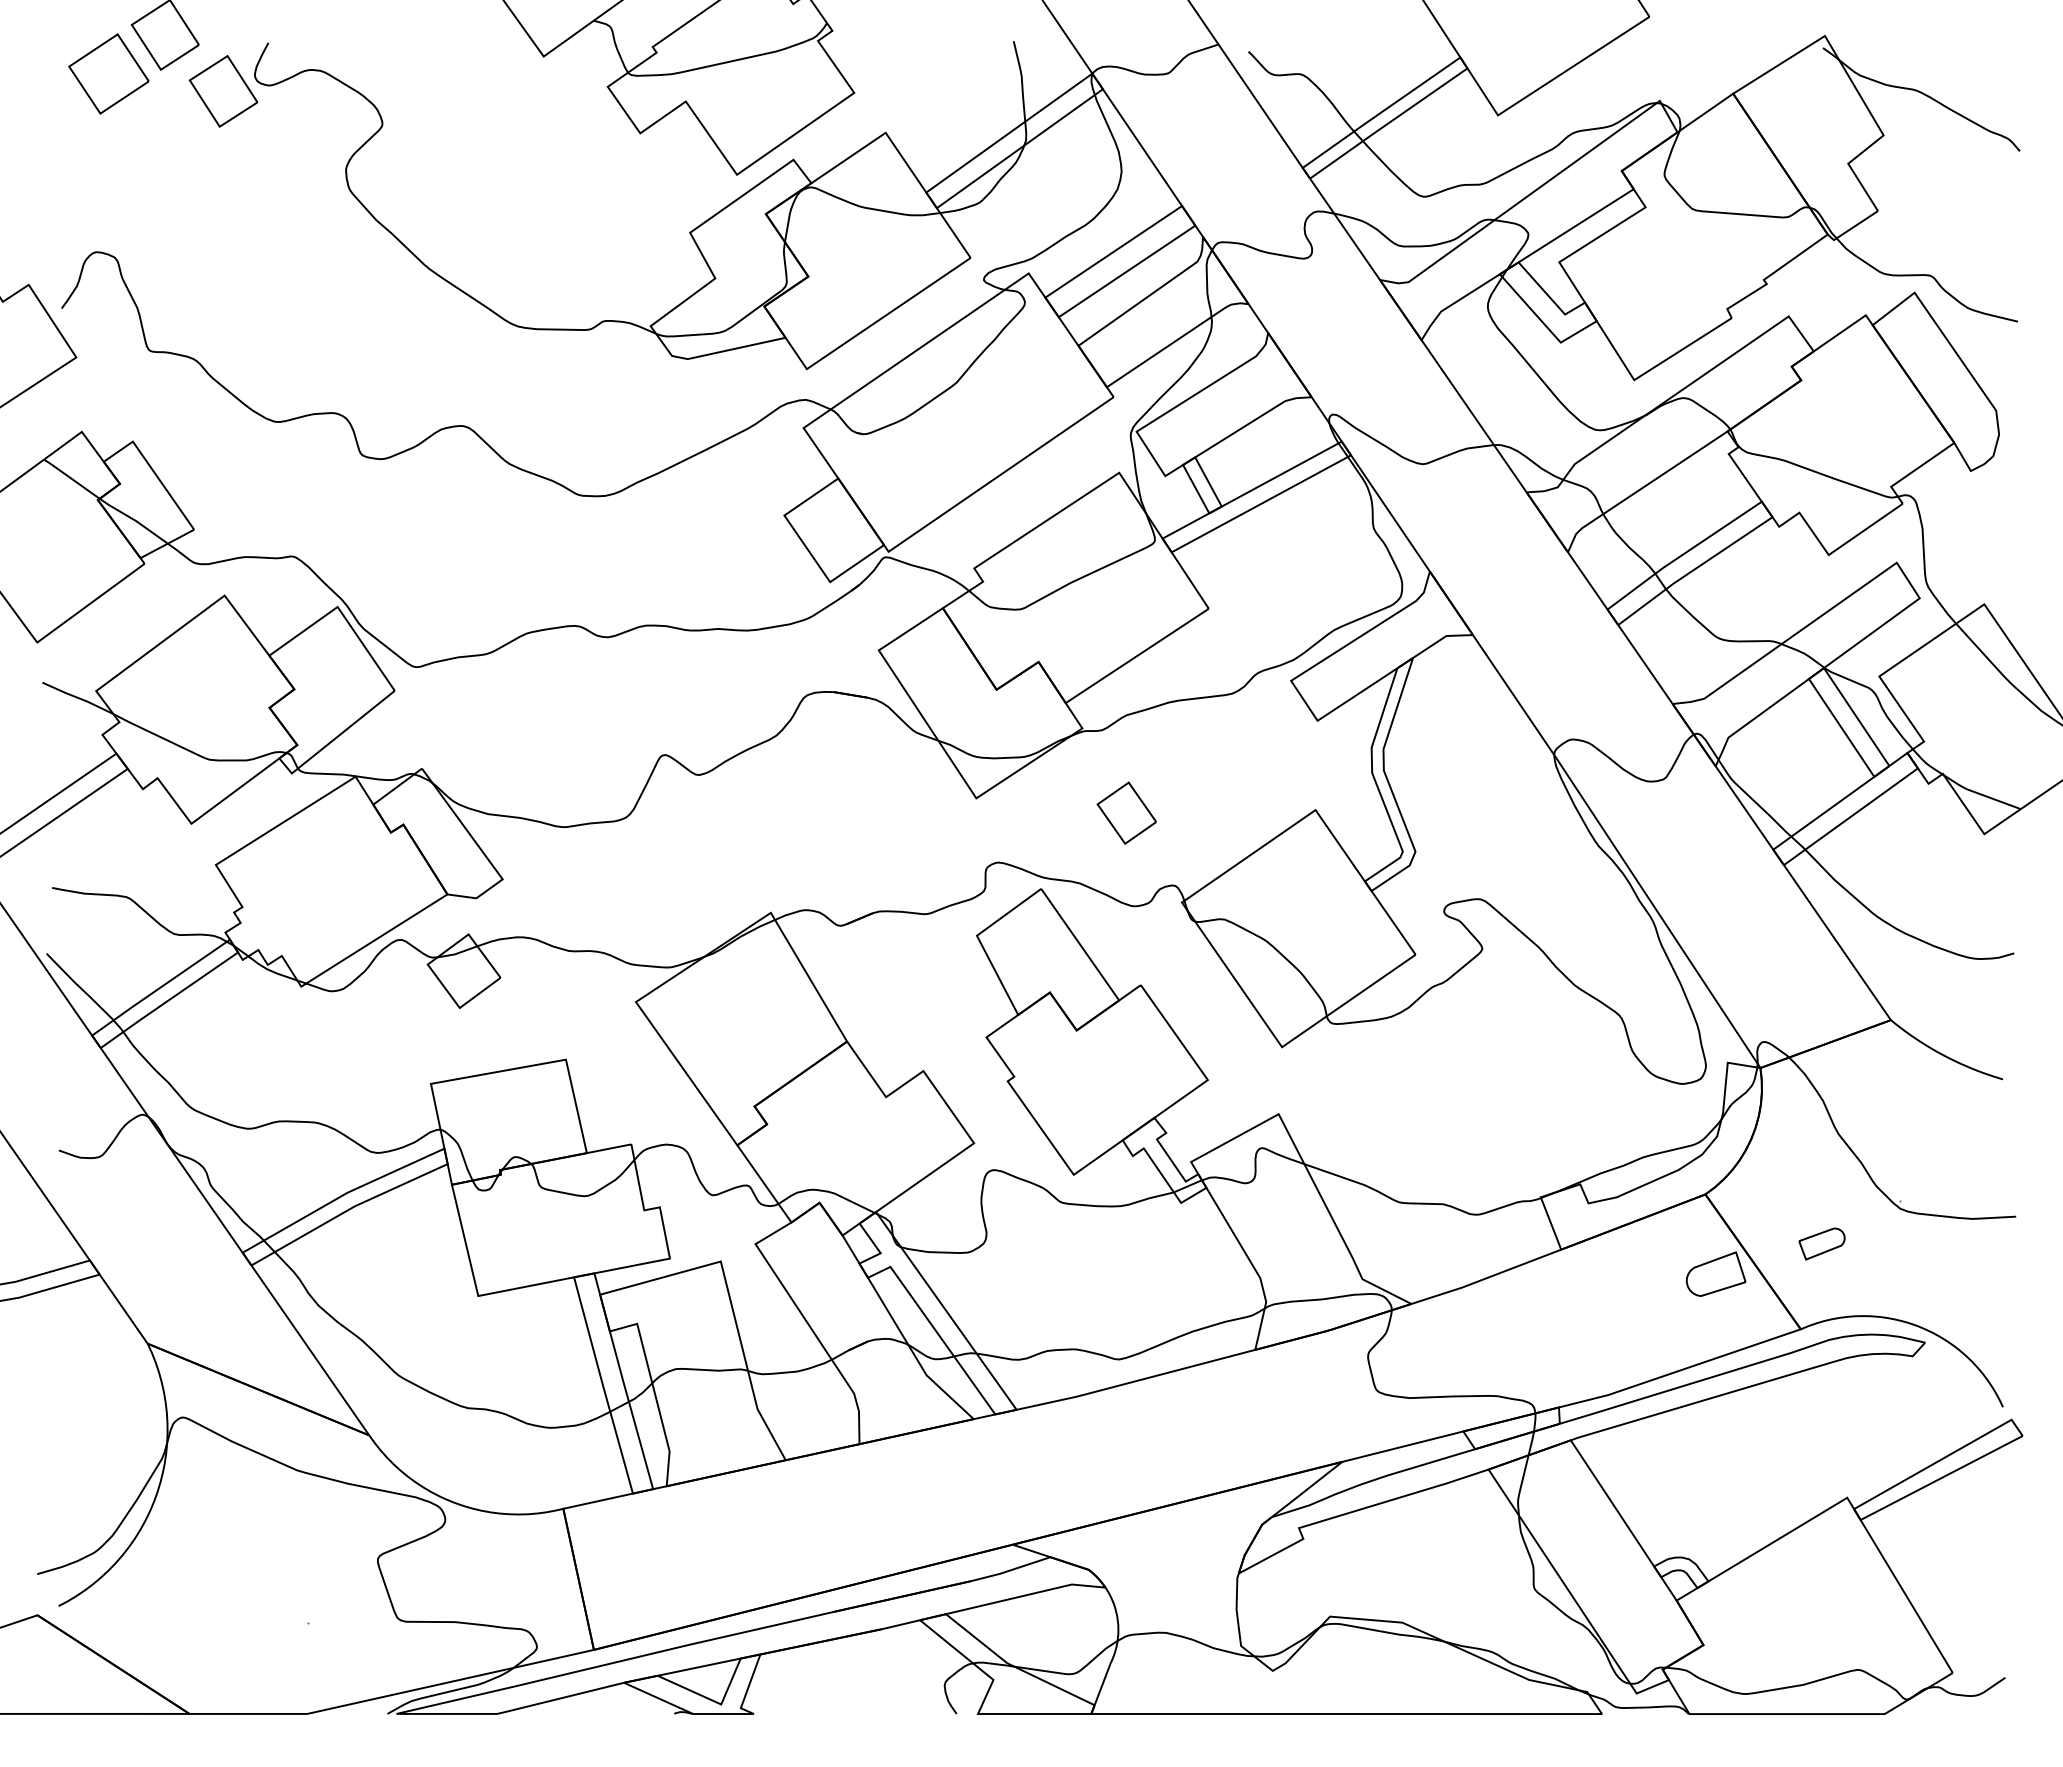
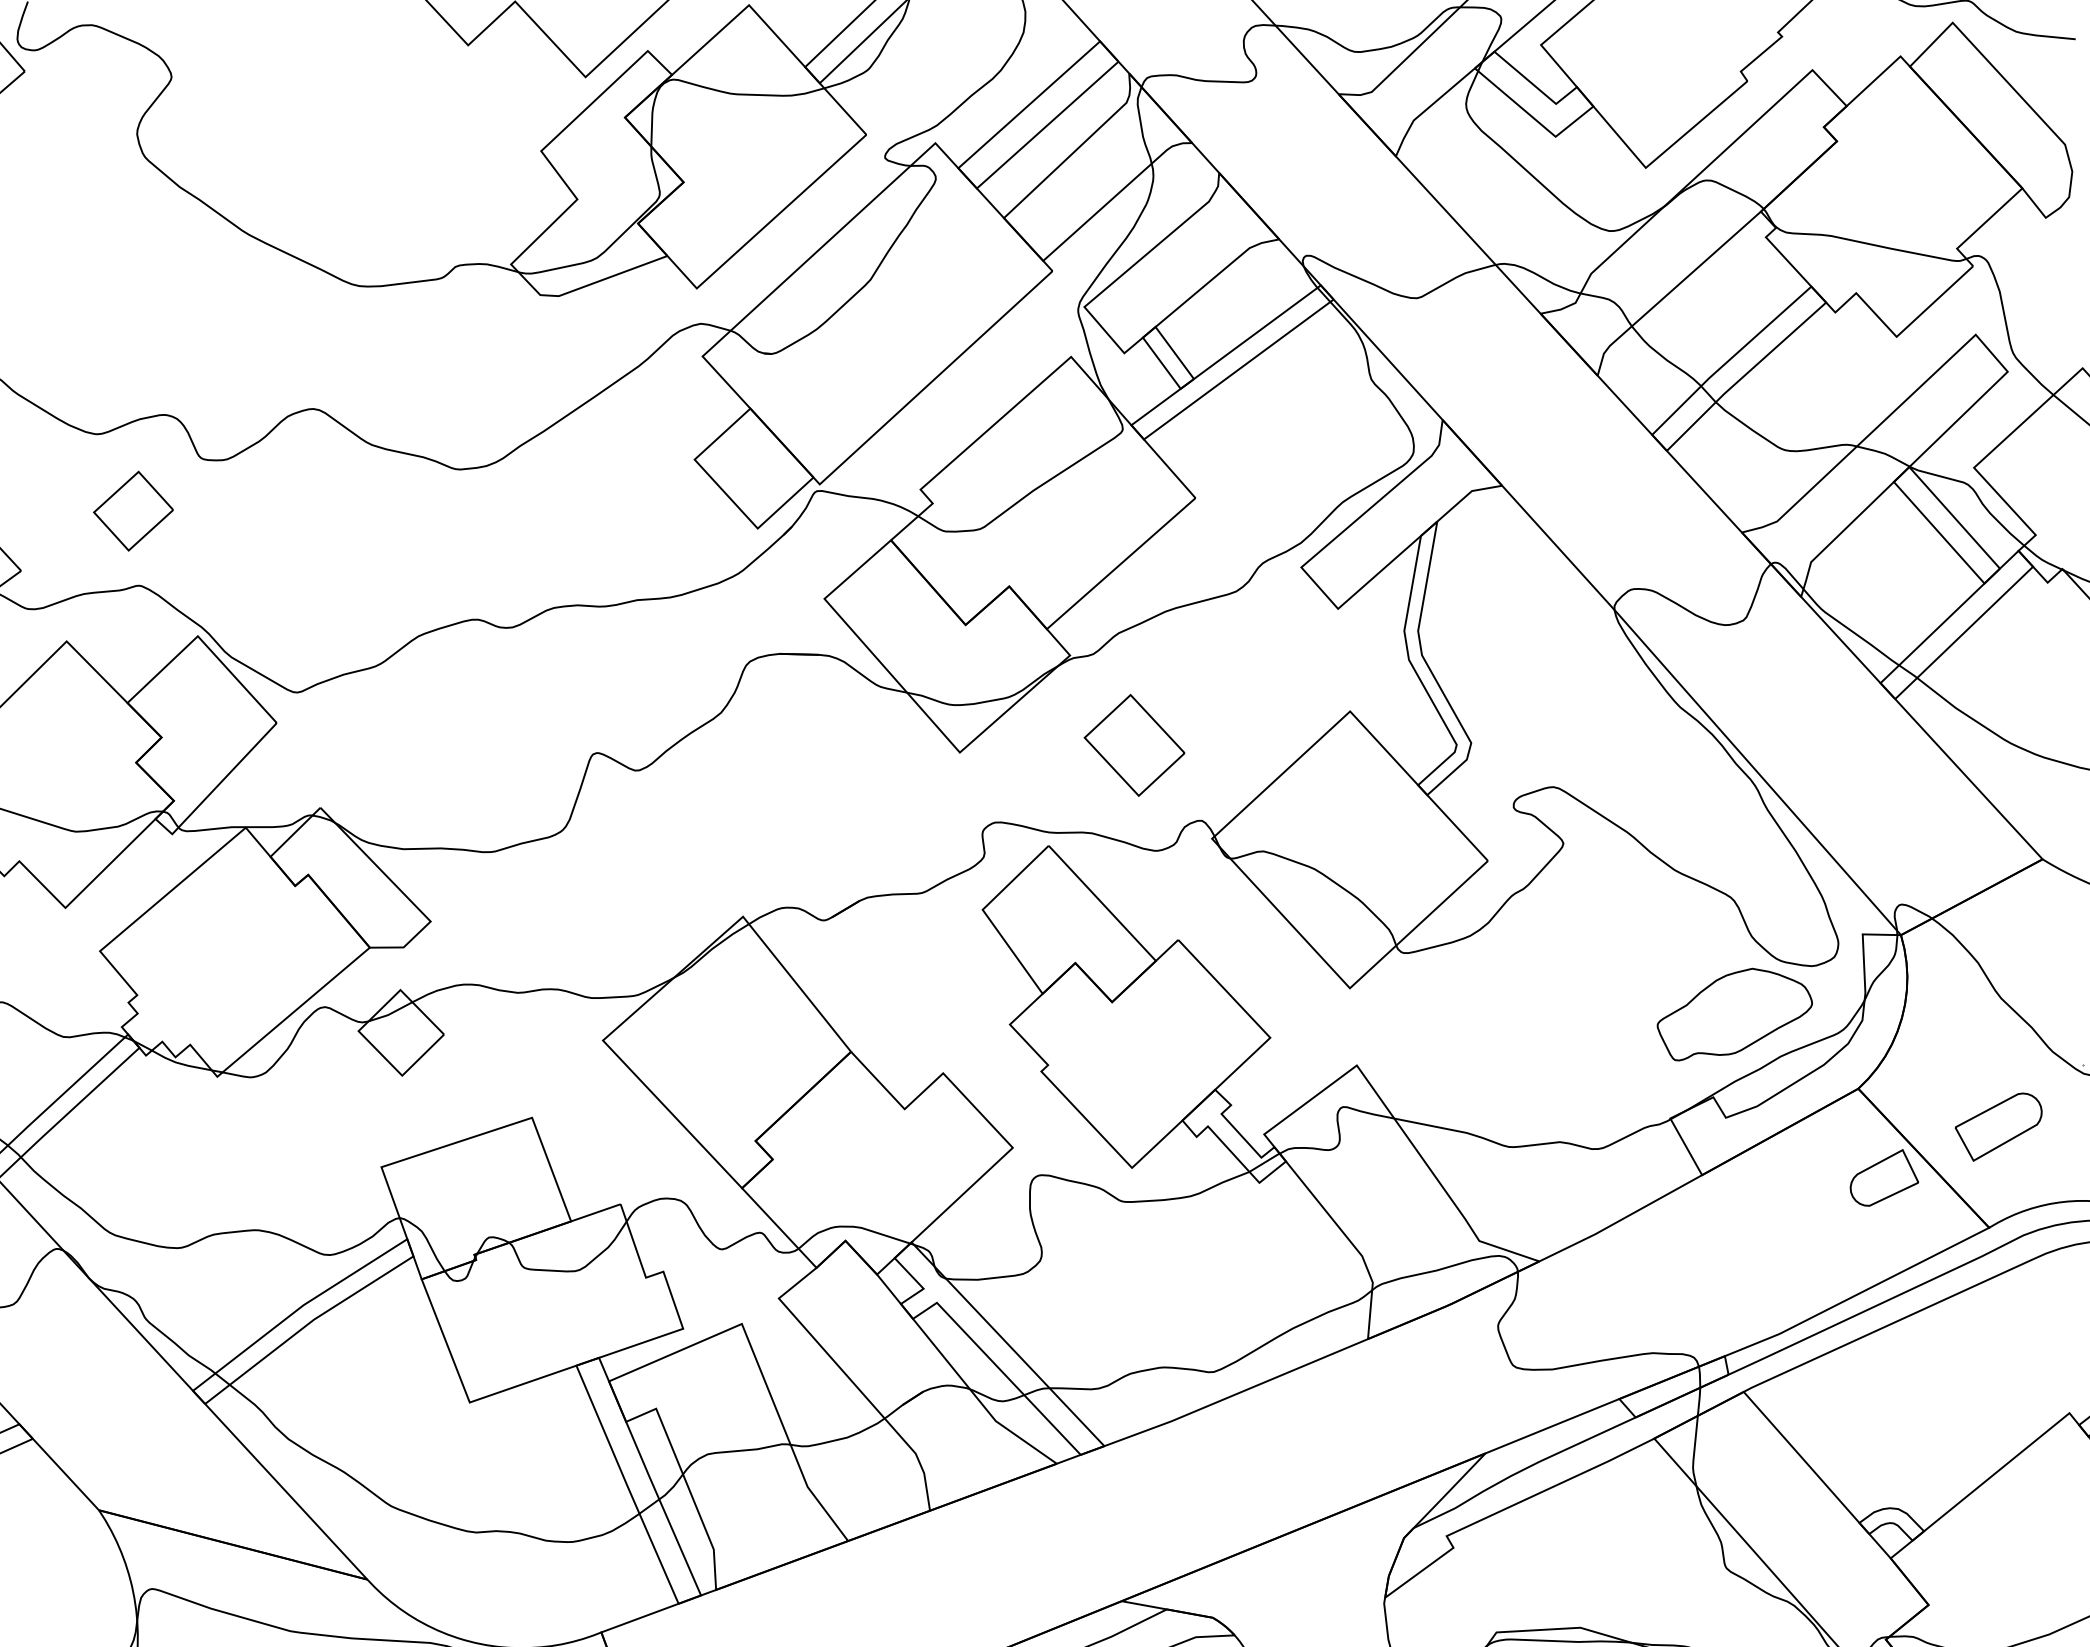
part: (297, 492) -> (133, 511), added
part: (1126, 812) -> (1134, 744), size x1.43
part: (1608, 1114) -> (1734, 1012), added
part: (1821, 1243) -> (1999, 1126), size x1.67

